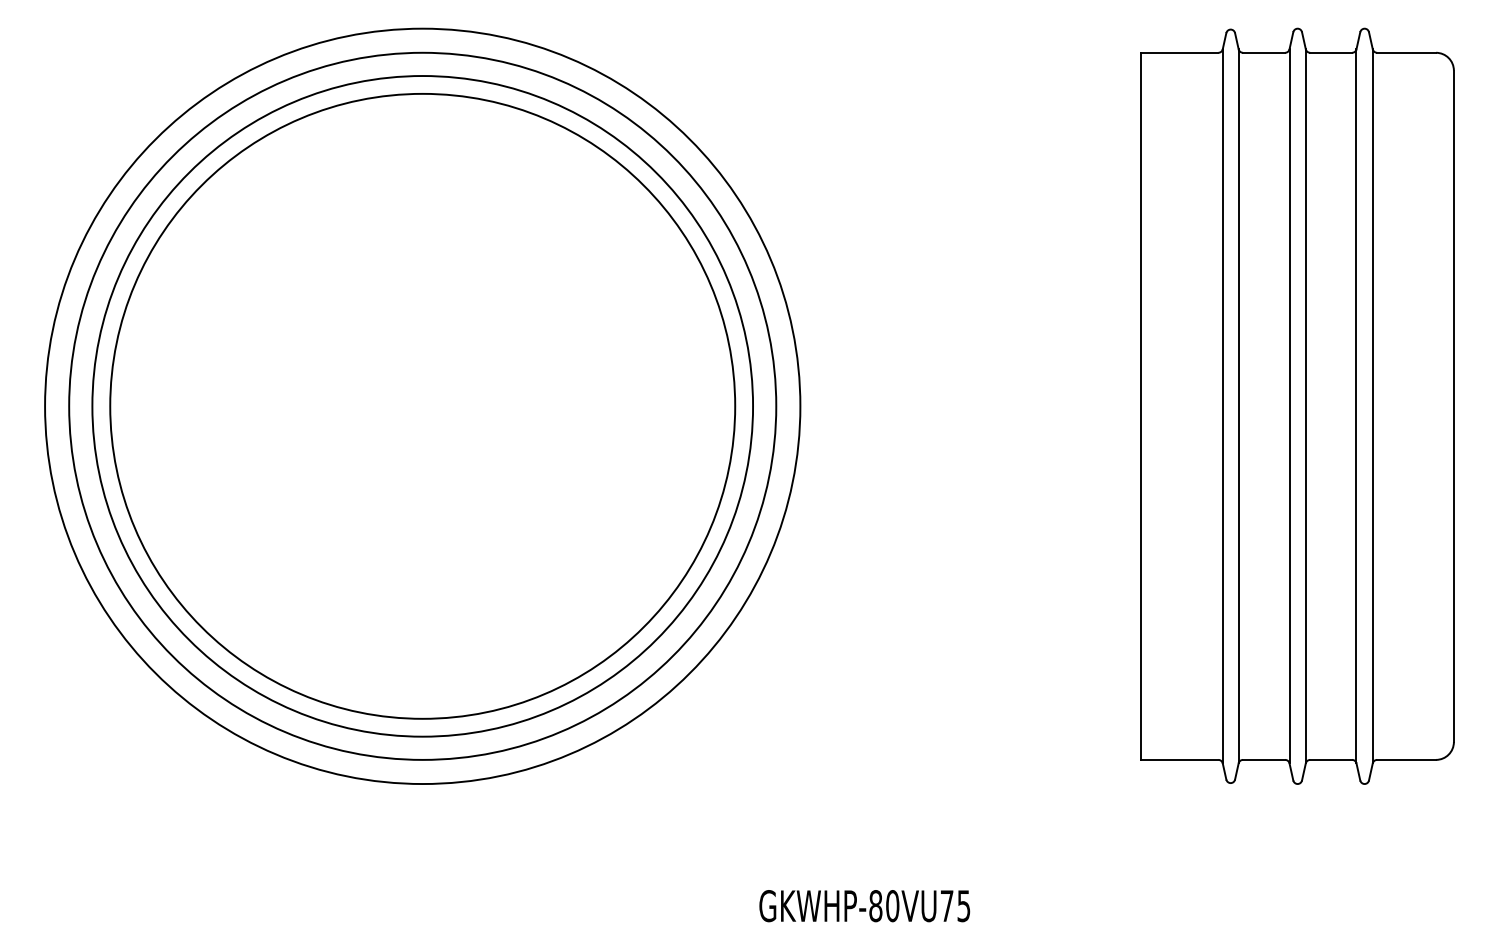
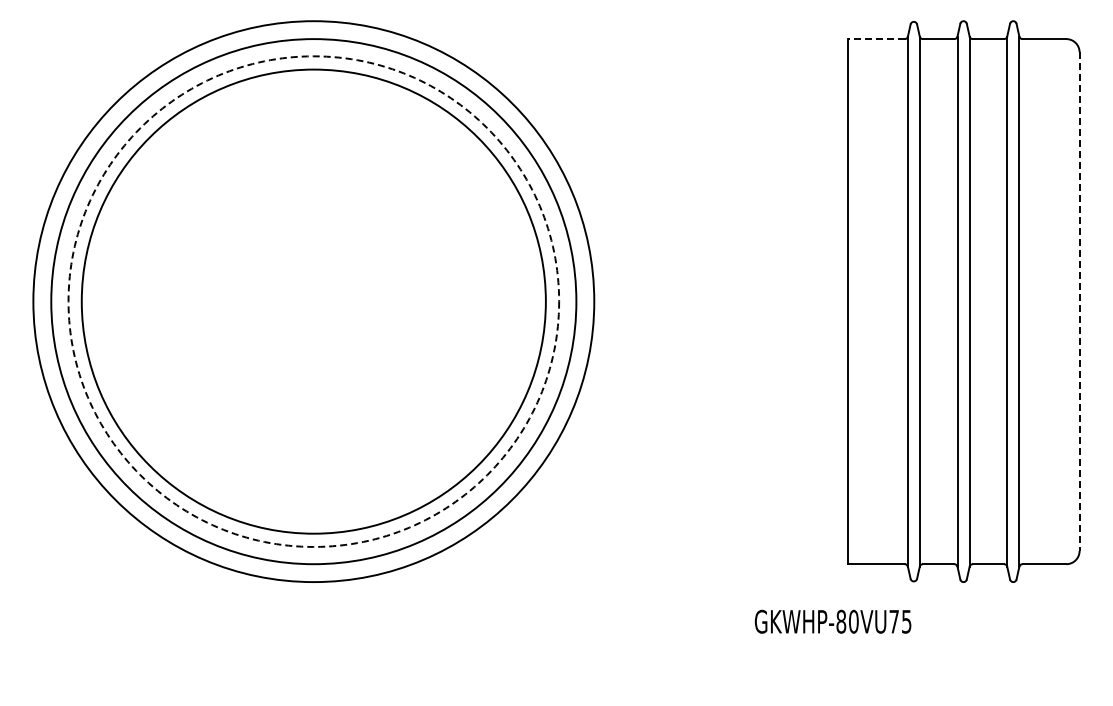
line: (1180, 53) -> (876, 39), solid -> dashed
circle: (422, 406) -> (313, 301), solid -> dashed
line: (1453, 407) -> (1079, 302), solid -> dashed
text: (863, 905) -> (832, 621), moved

